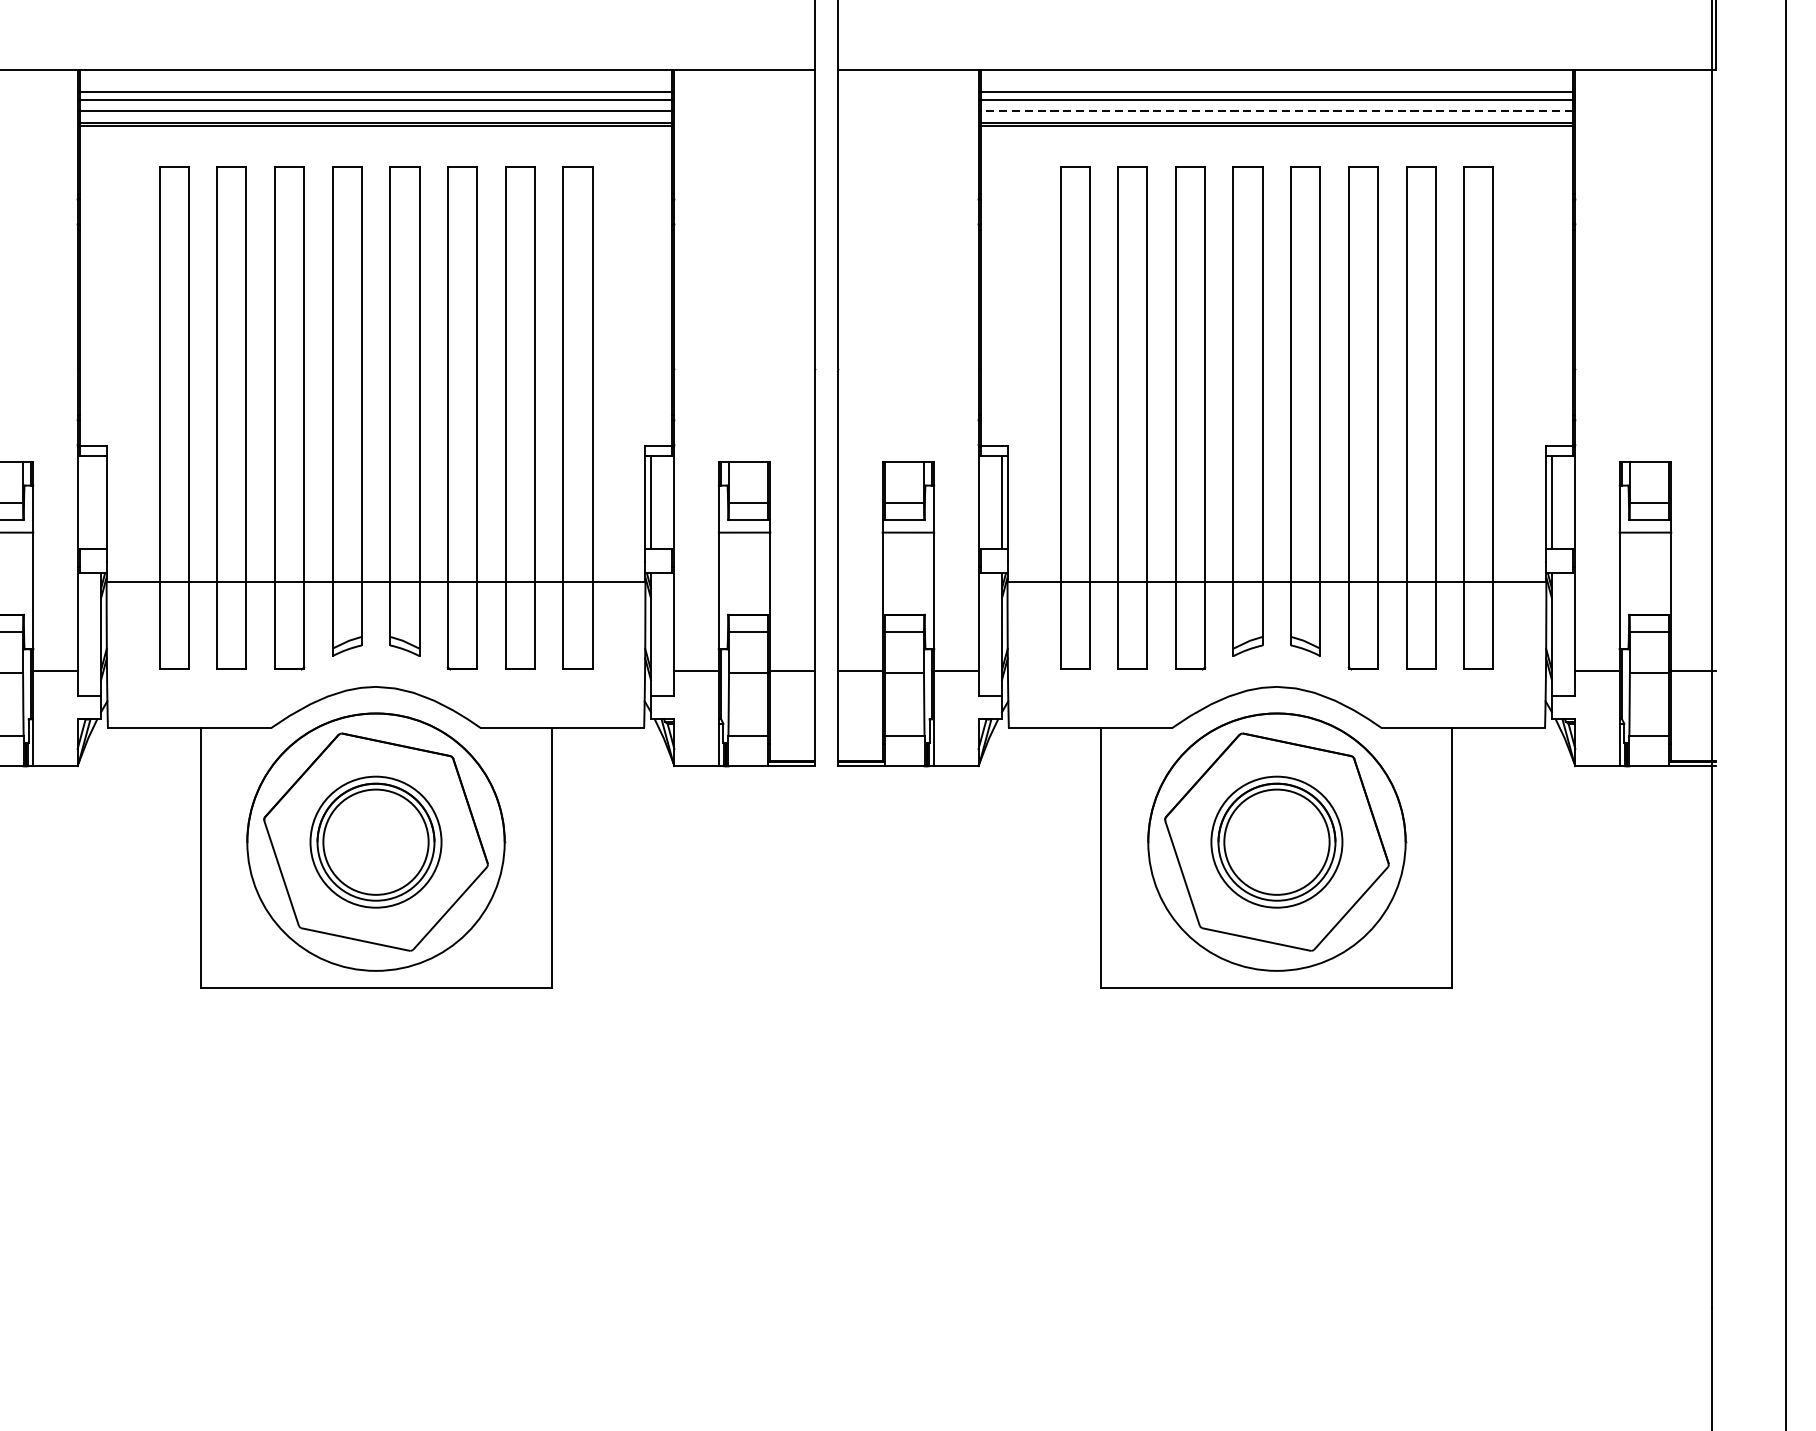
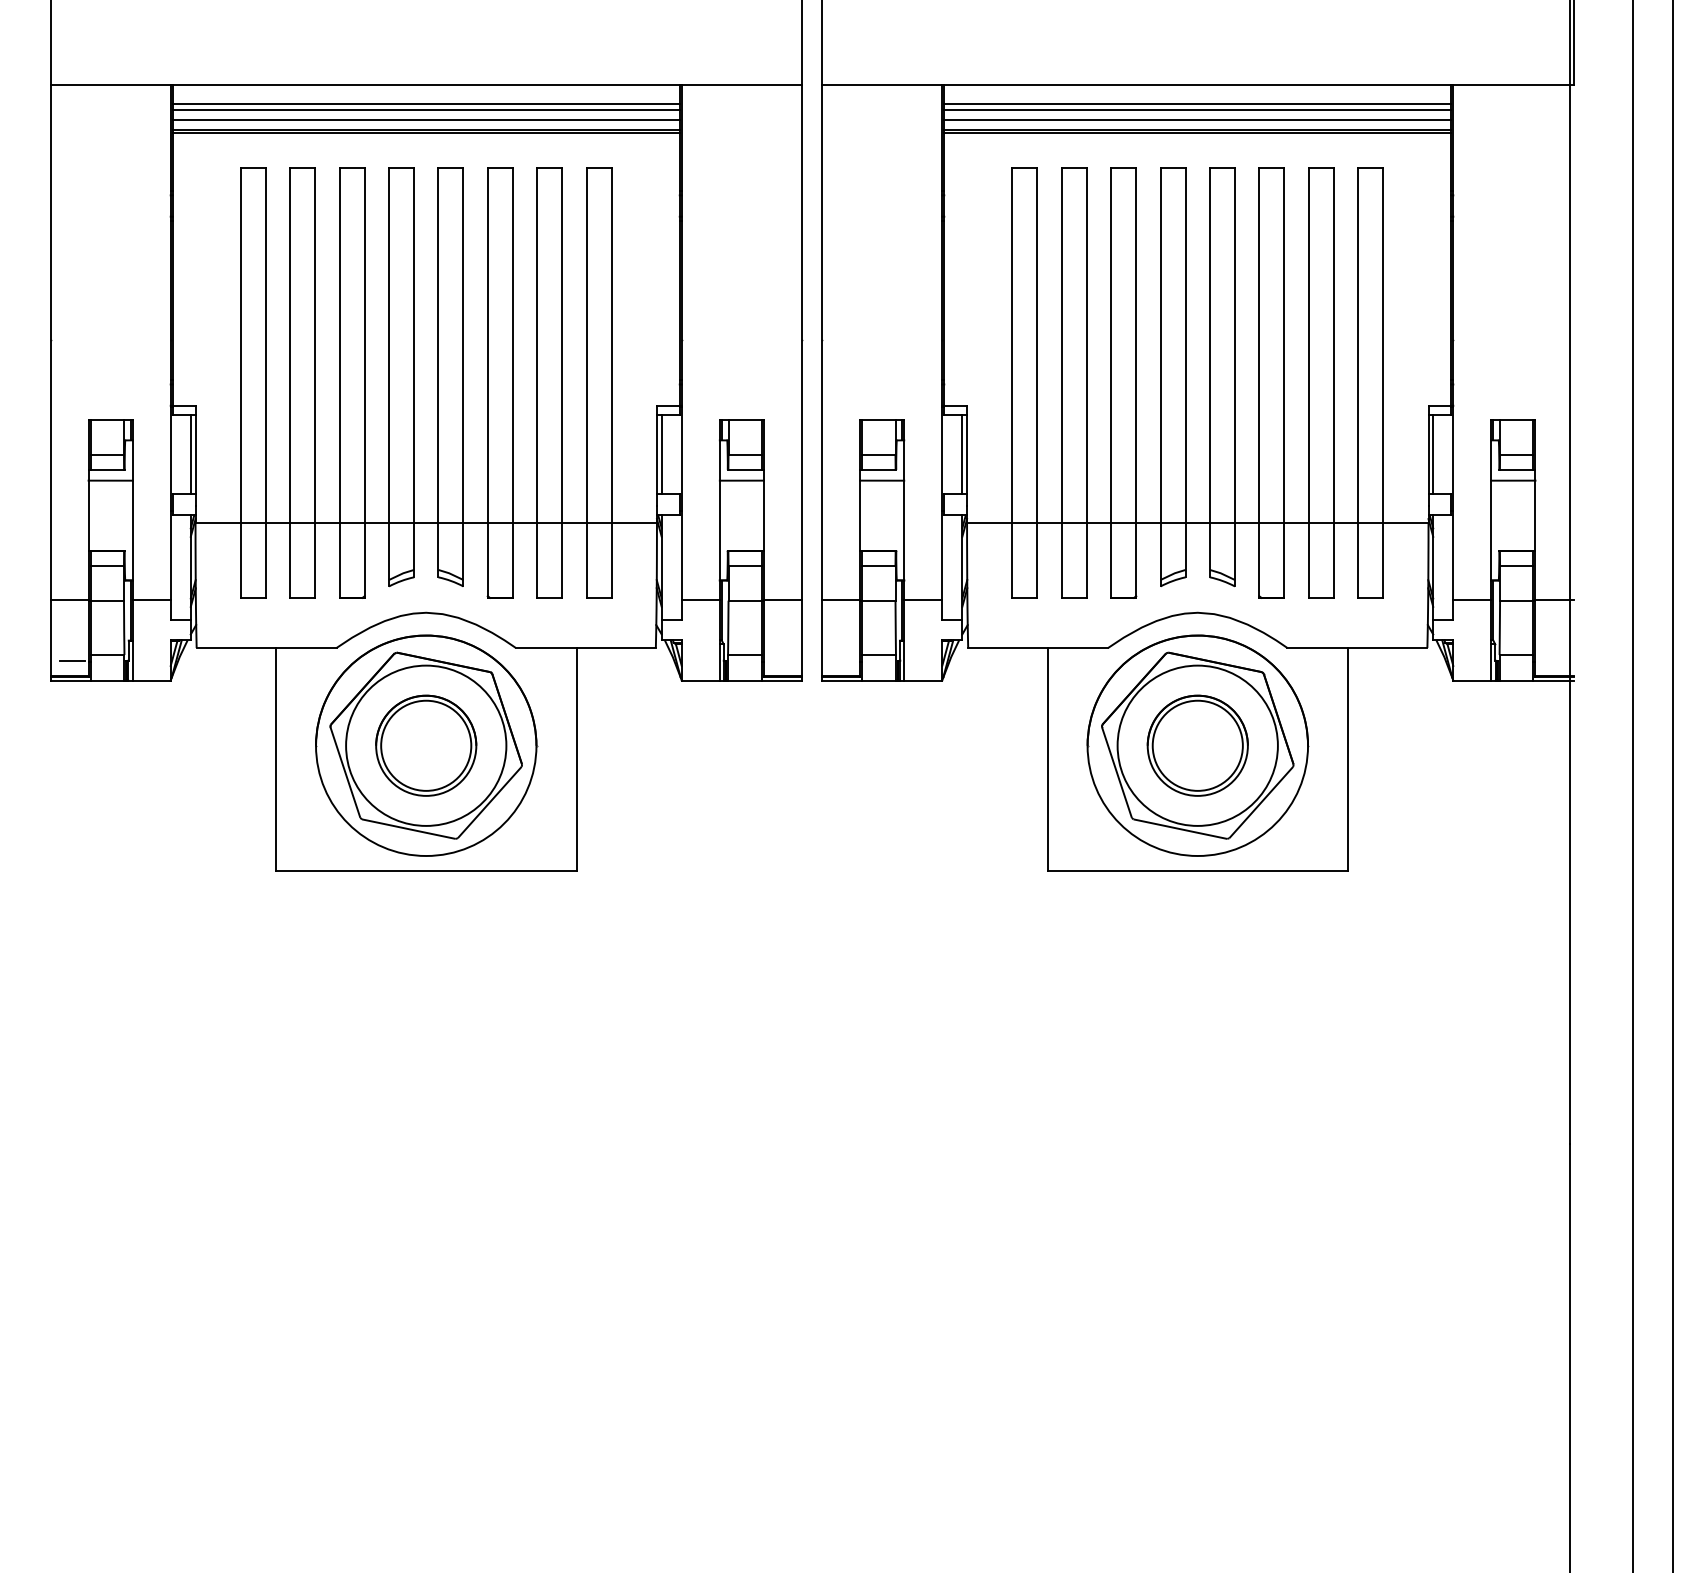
line: (1276, 110) -> (1197, 119), dashed -> solid
line: (100, 502) -> (190, 454), added
circle: (376, 841) -> (426, 745), size x1.43
circle: (1276, 841) -> (1197, 745), size x1.43

